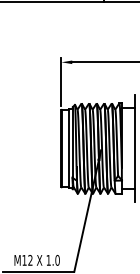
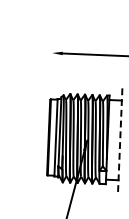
line: (61, 82) -> (51, 72), removed
line: (134, 149) -> (119, 141), solid -> dashed

